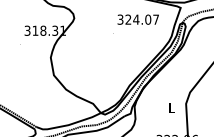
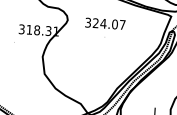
text: (137, 19) -> (104, 23), moved

